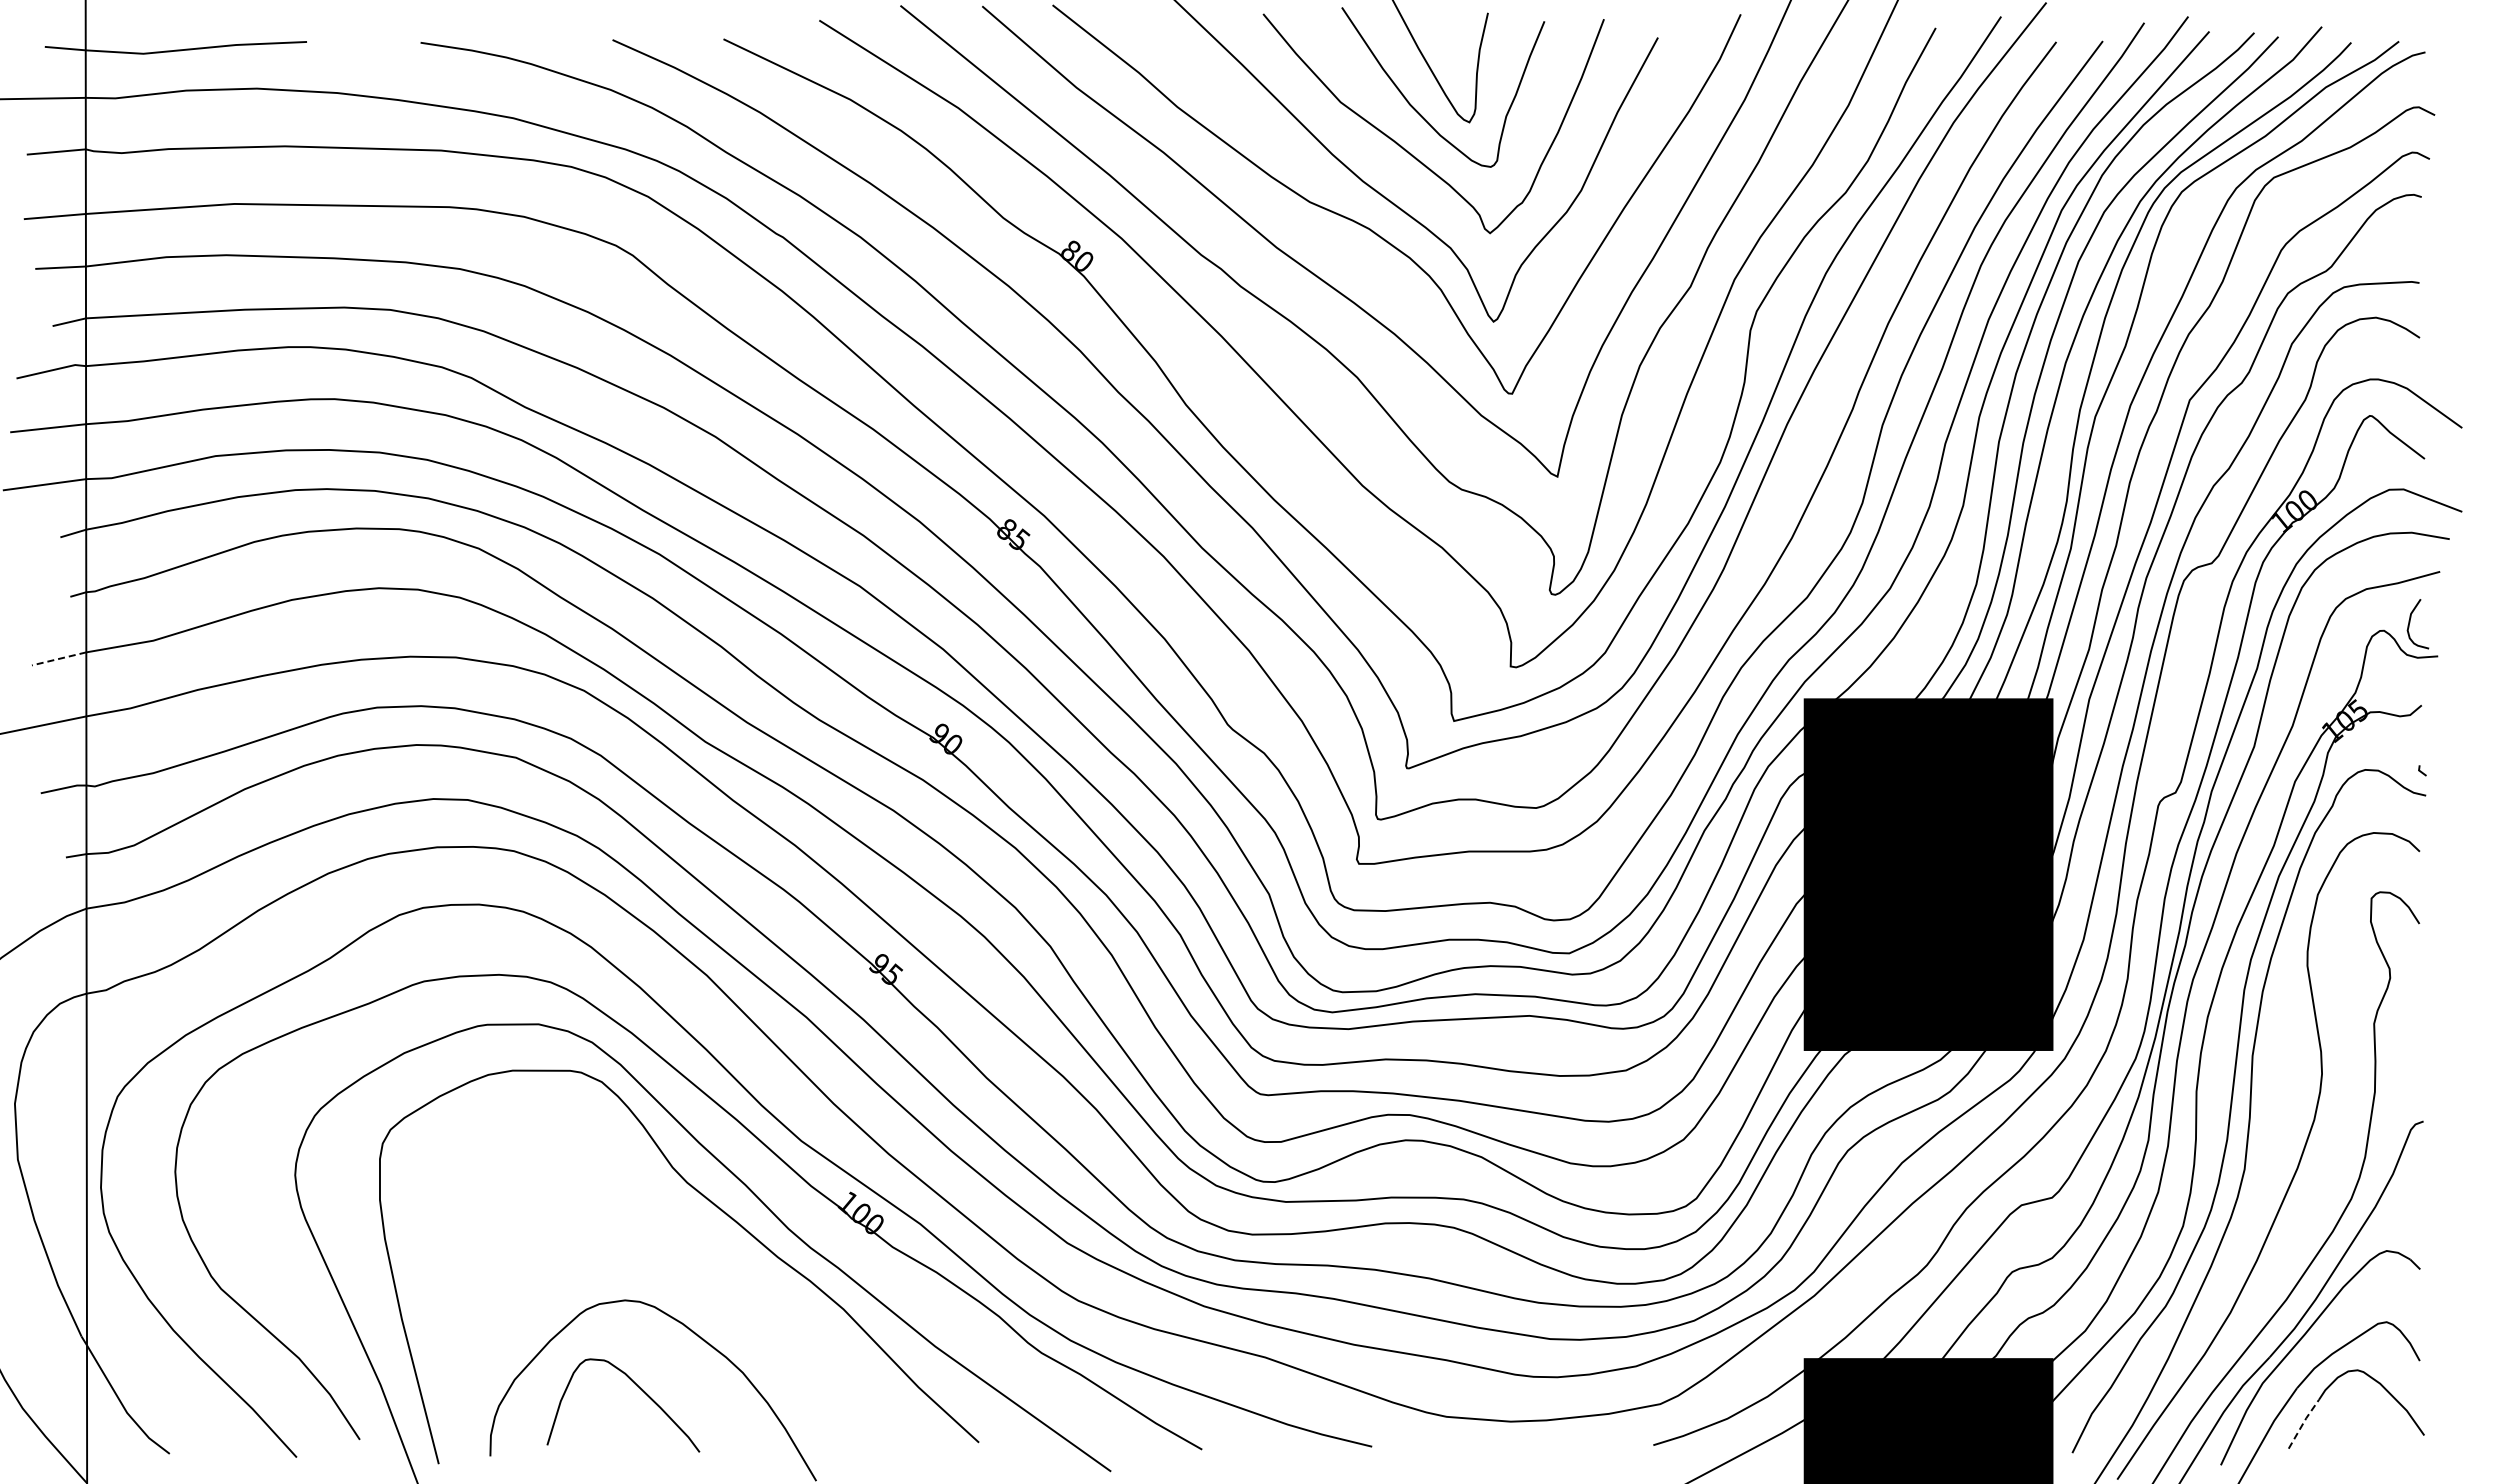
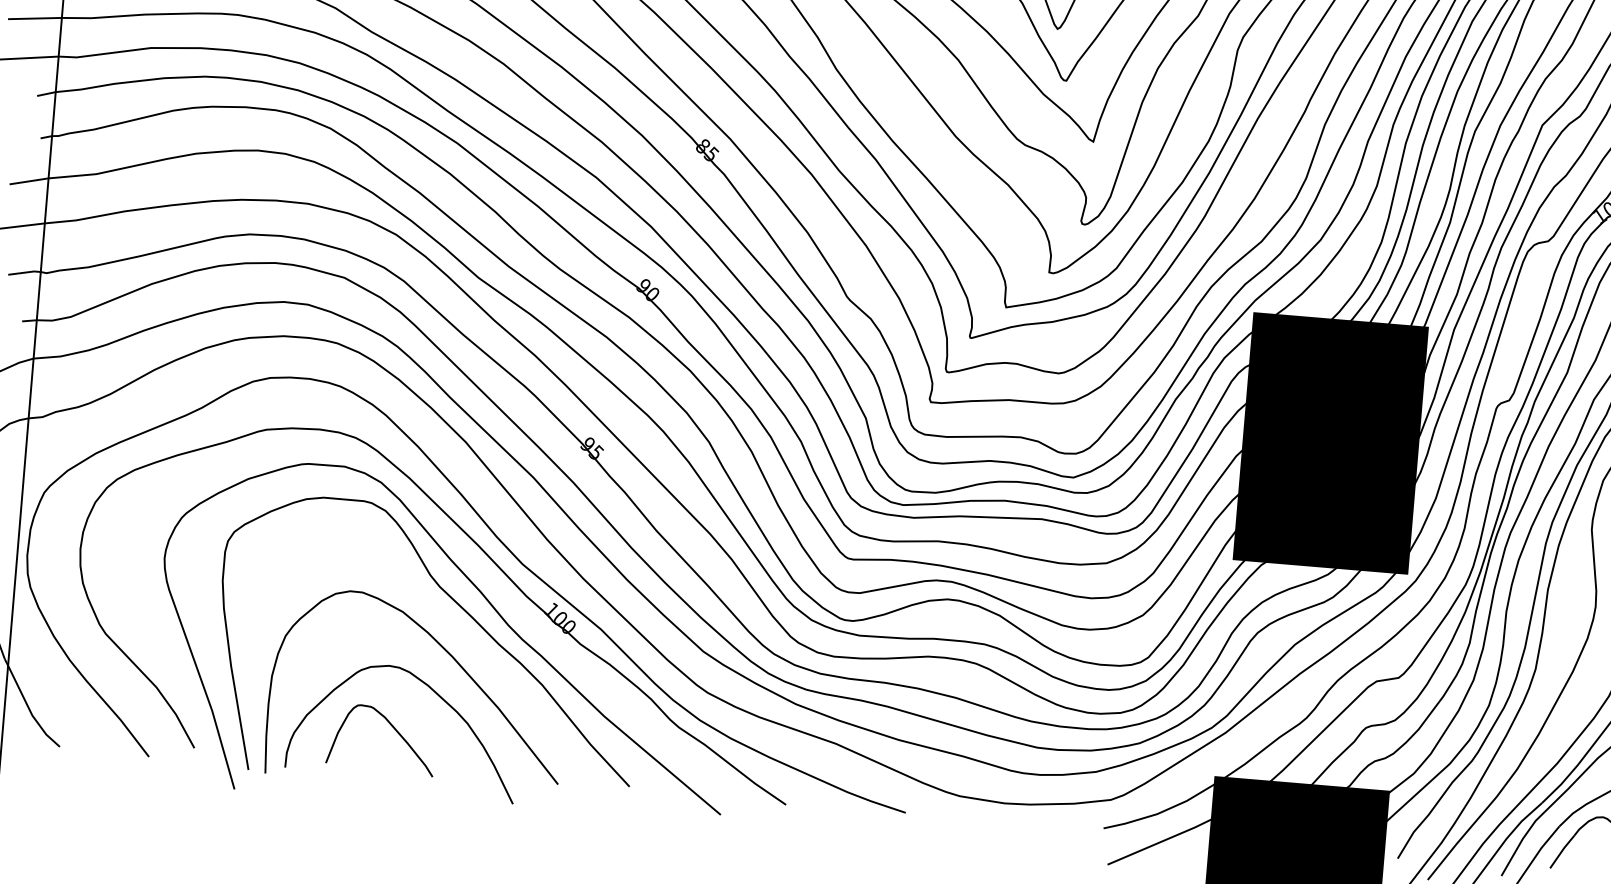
line: (59, 658) -> (29, 181), dashed -> solid
curve: (709, 1278) -> (449, 655), added
line: (2303, 1423) -> (1561, 851), dashed -> solid

